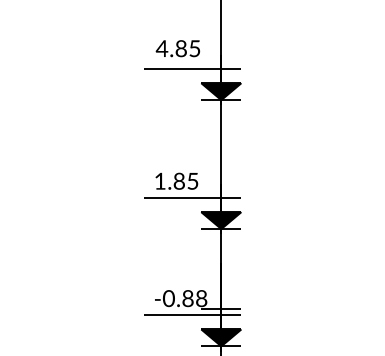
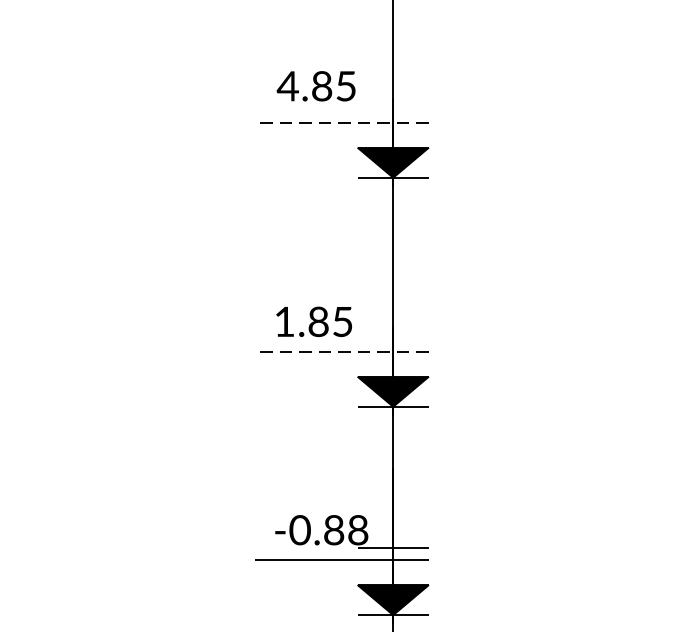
line: (192, 69) -> (342, 123), solid -> dashed
line: (192, 198) -> (342, 352), solid -> dashed

